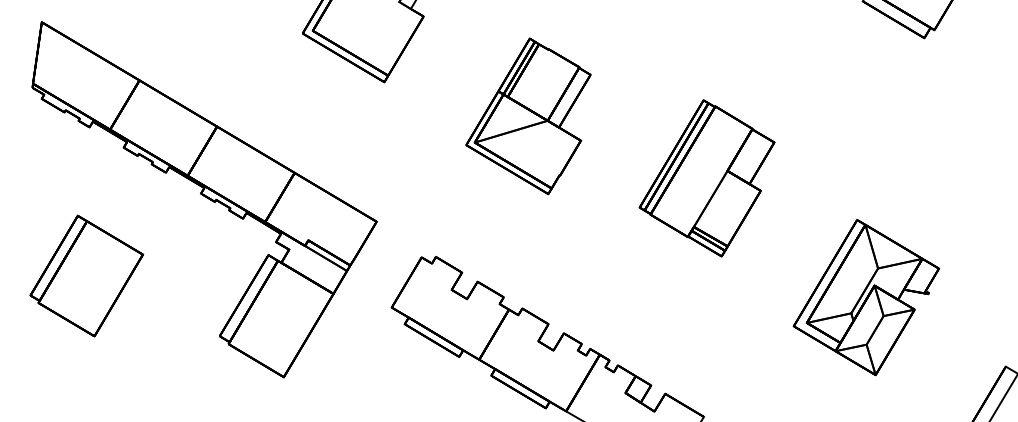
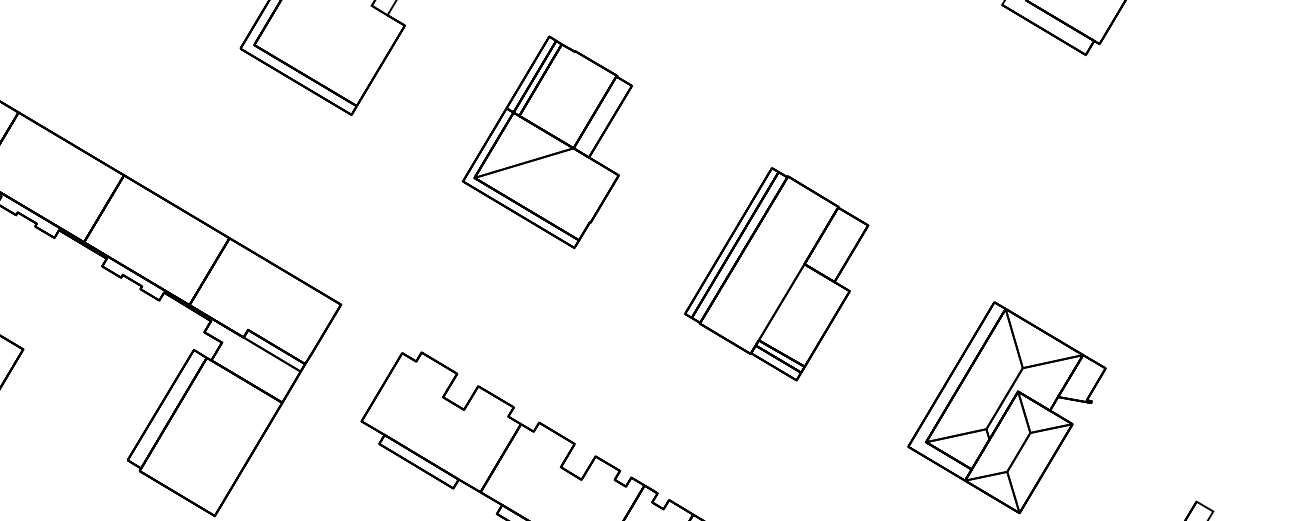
part: (528, 116) -> (547, 142), moved
part: (706, 178) -> (775, 274), moved

